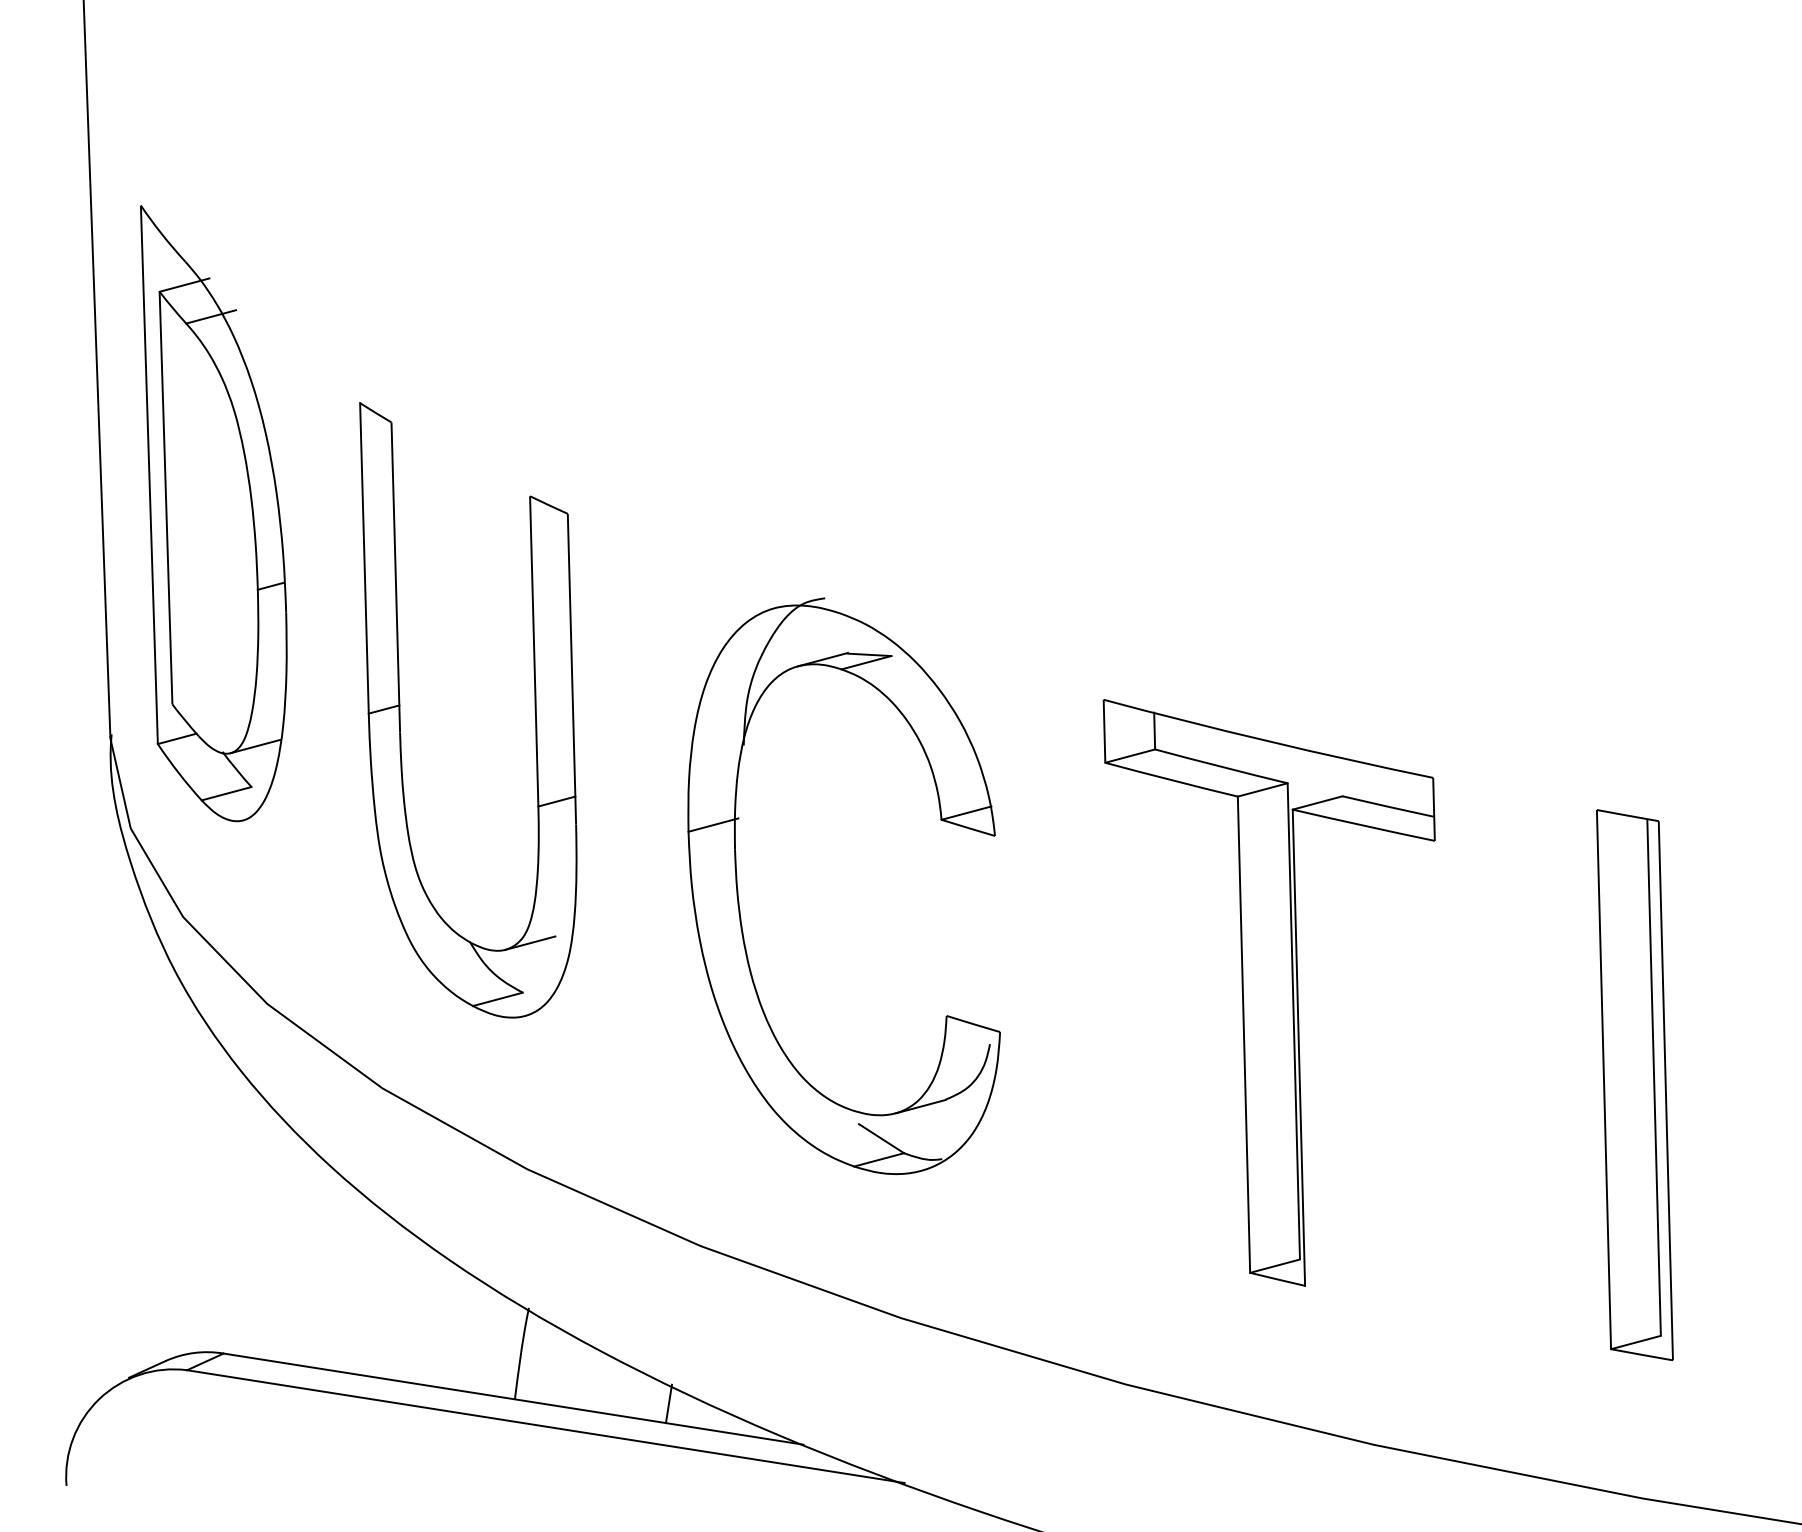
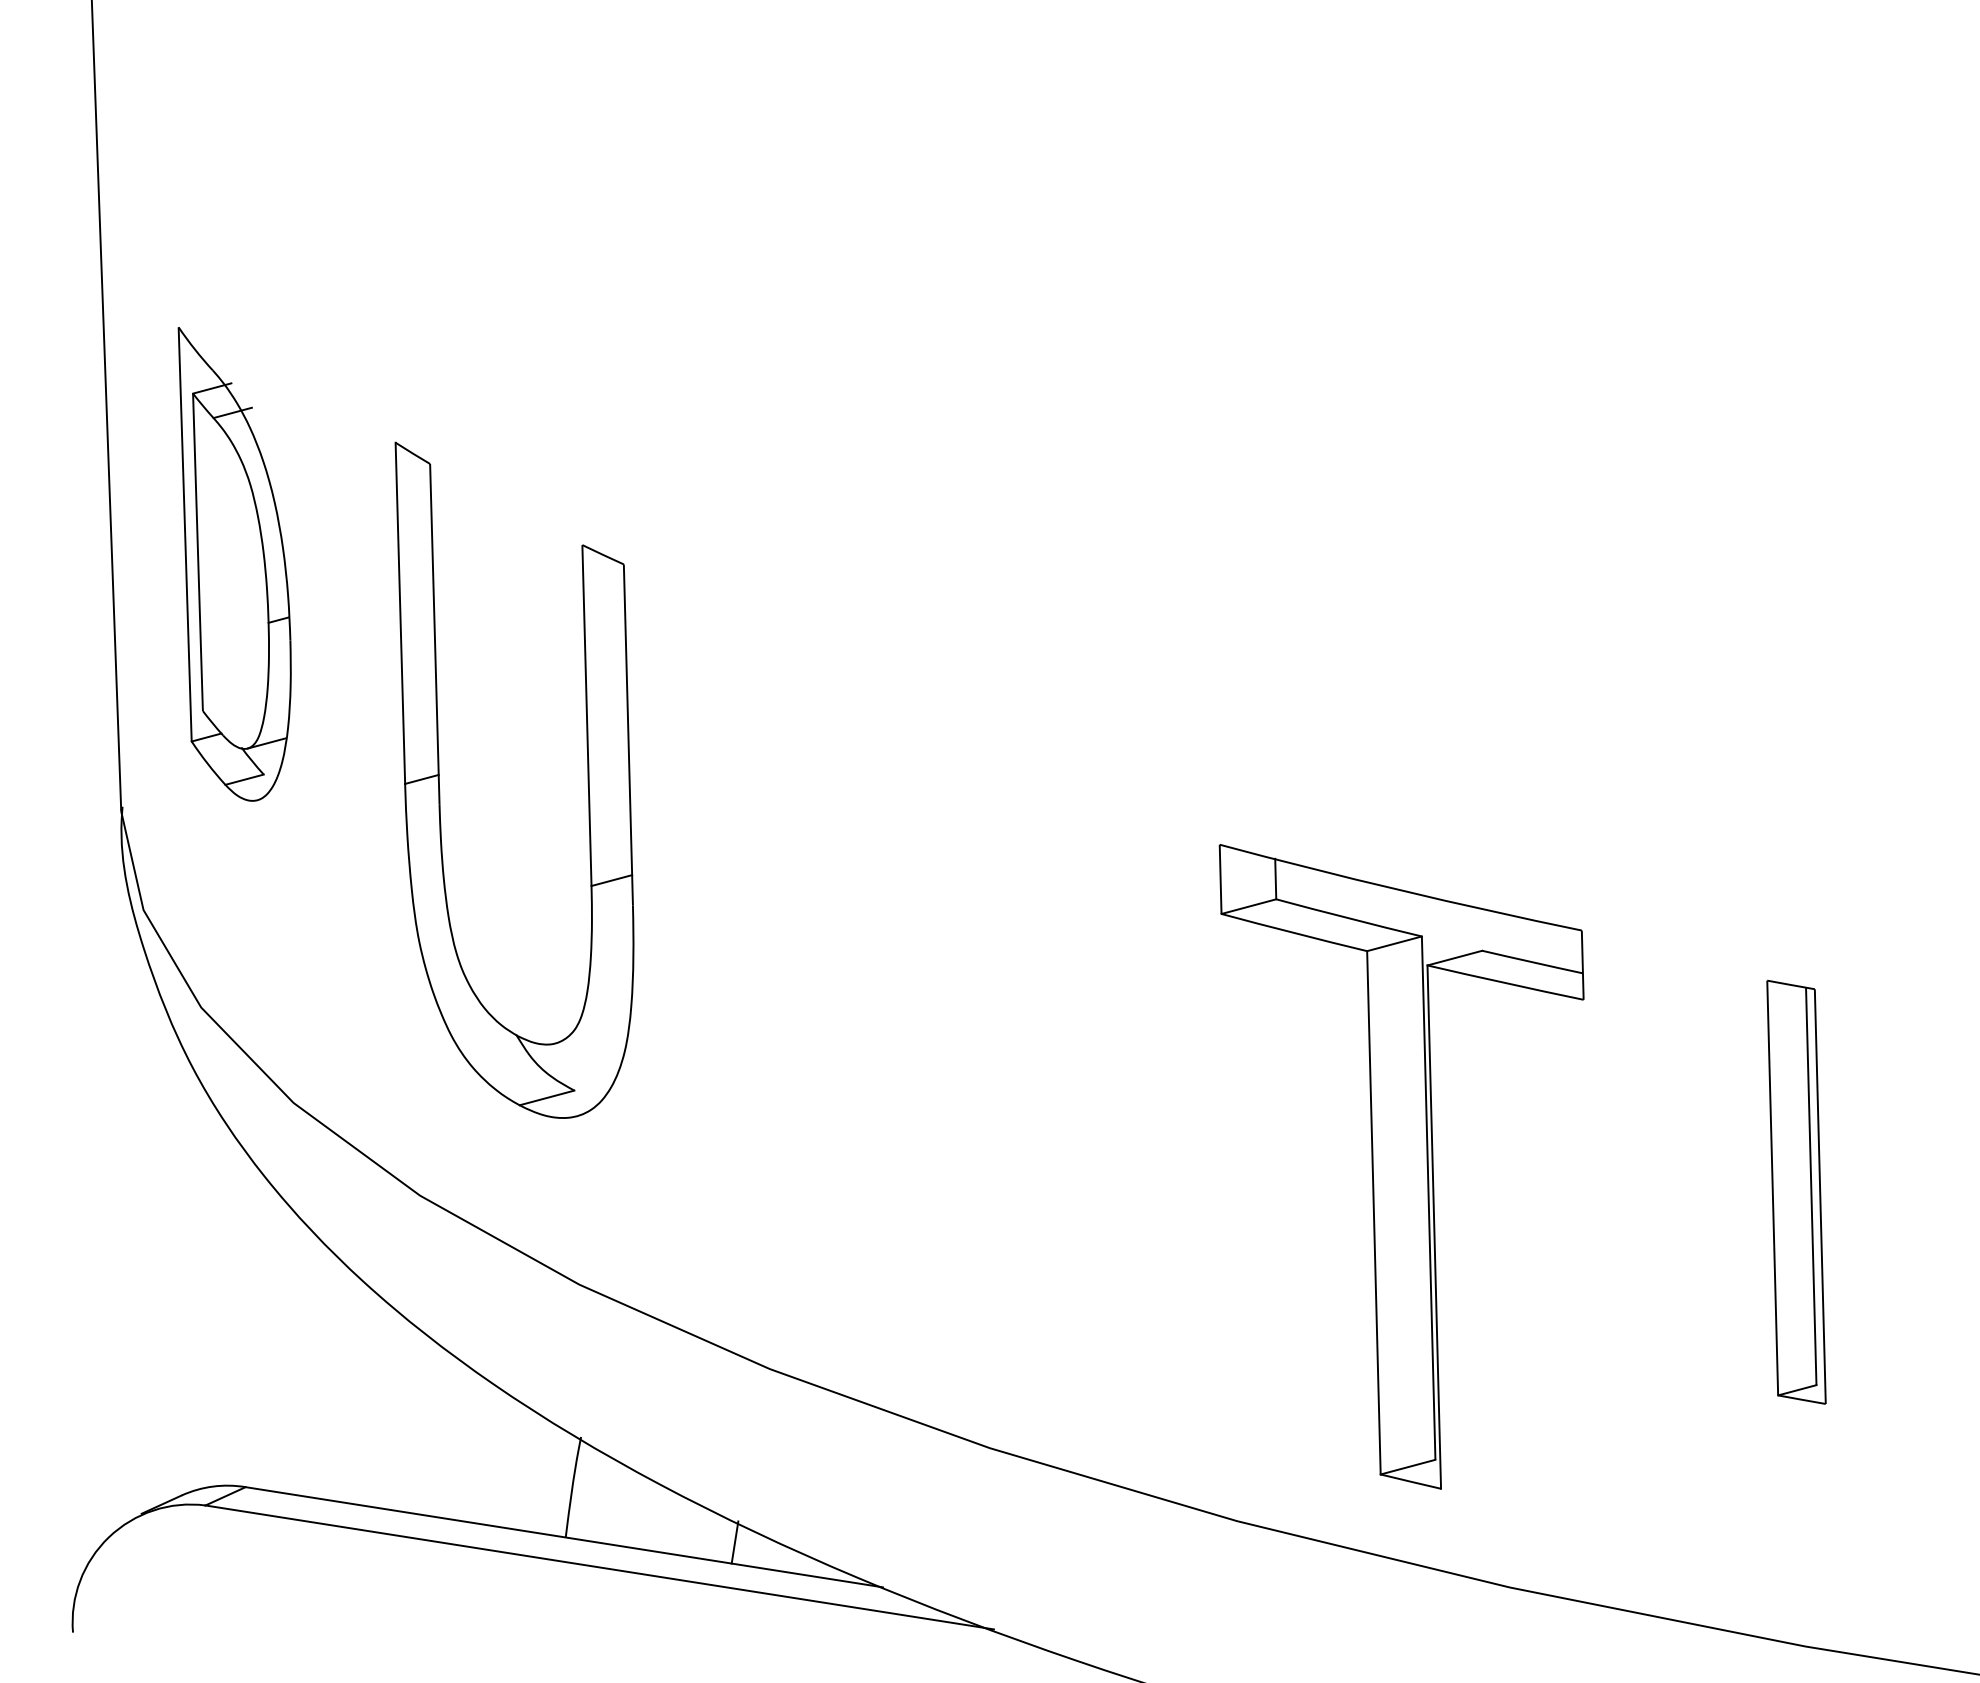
part: (213, 513) -> (234, 564), size x0.7
part: (738, 891) -> (811, 979), removed
line: (530, 942) -> (582, 1035), removed
part: (1269, 992) -> (1401, 1166), moved
part: (1634, 1085) -> (1796, 1192), size x0.7

